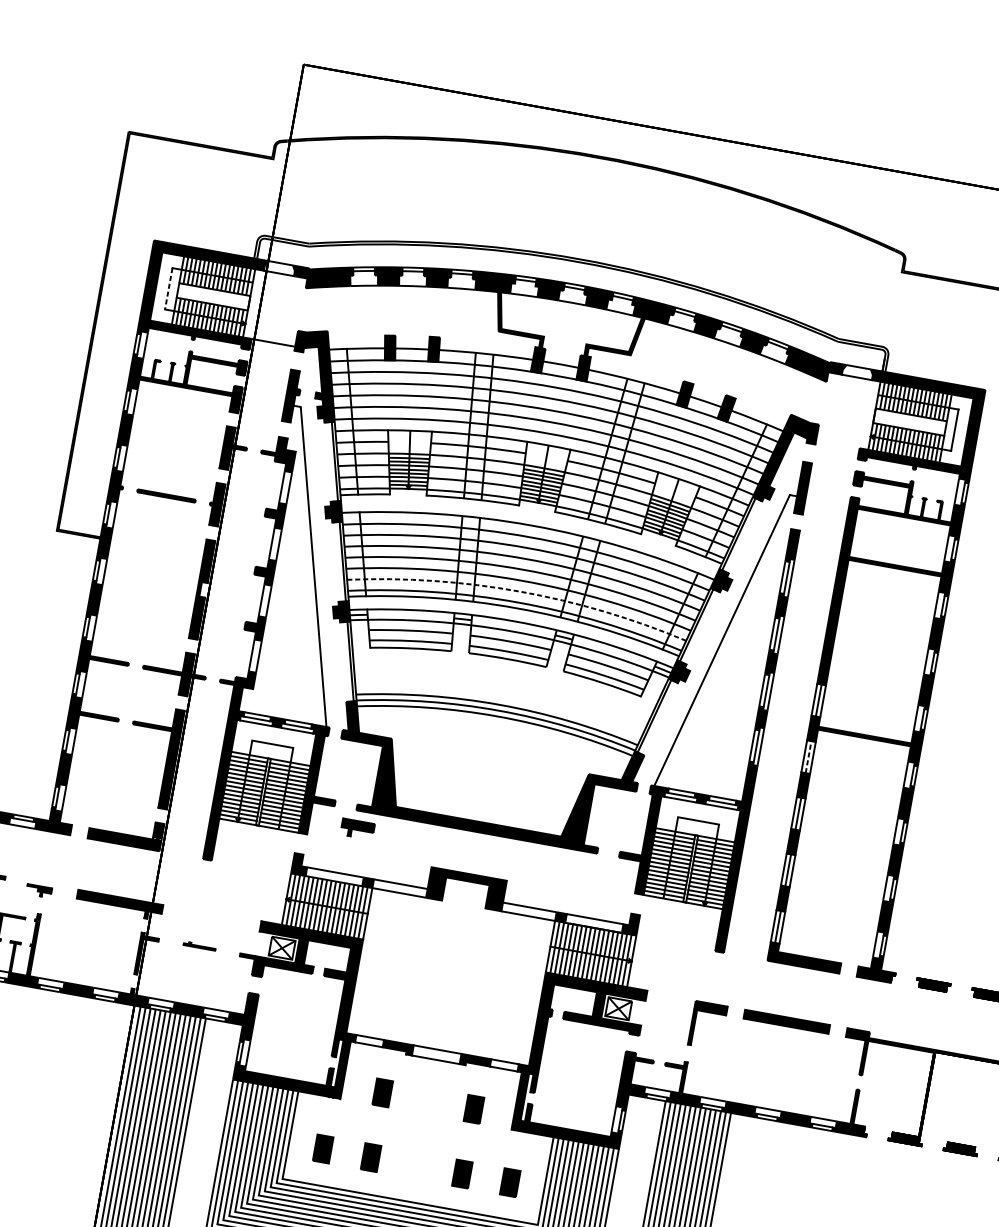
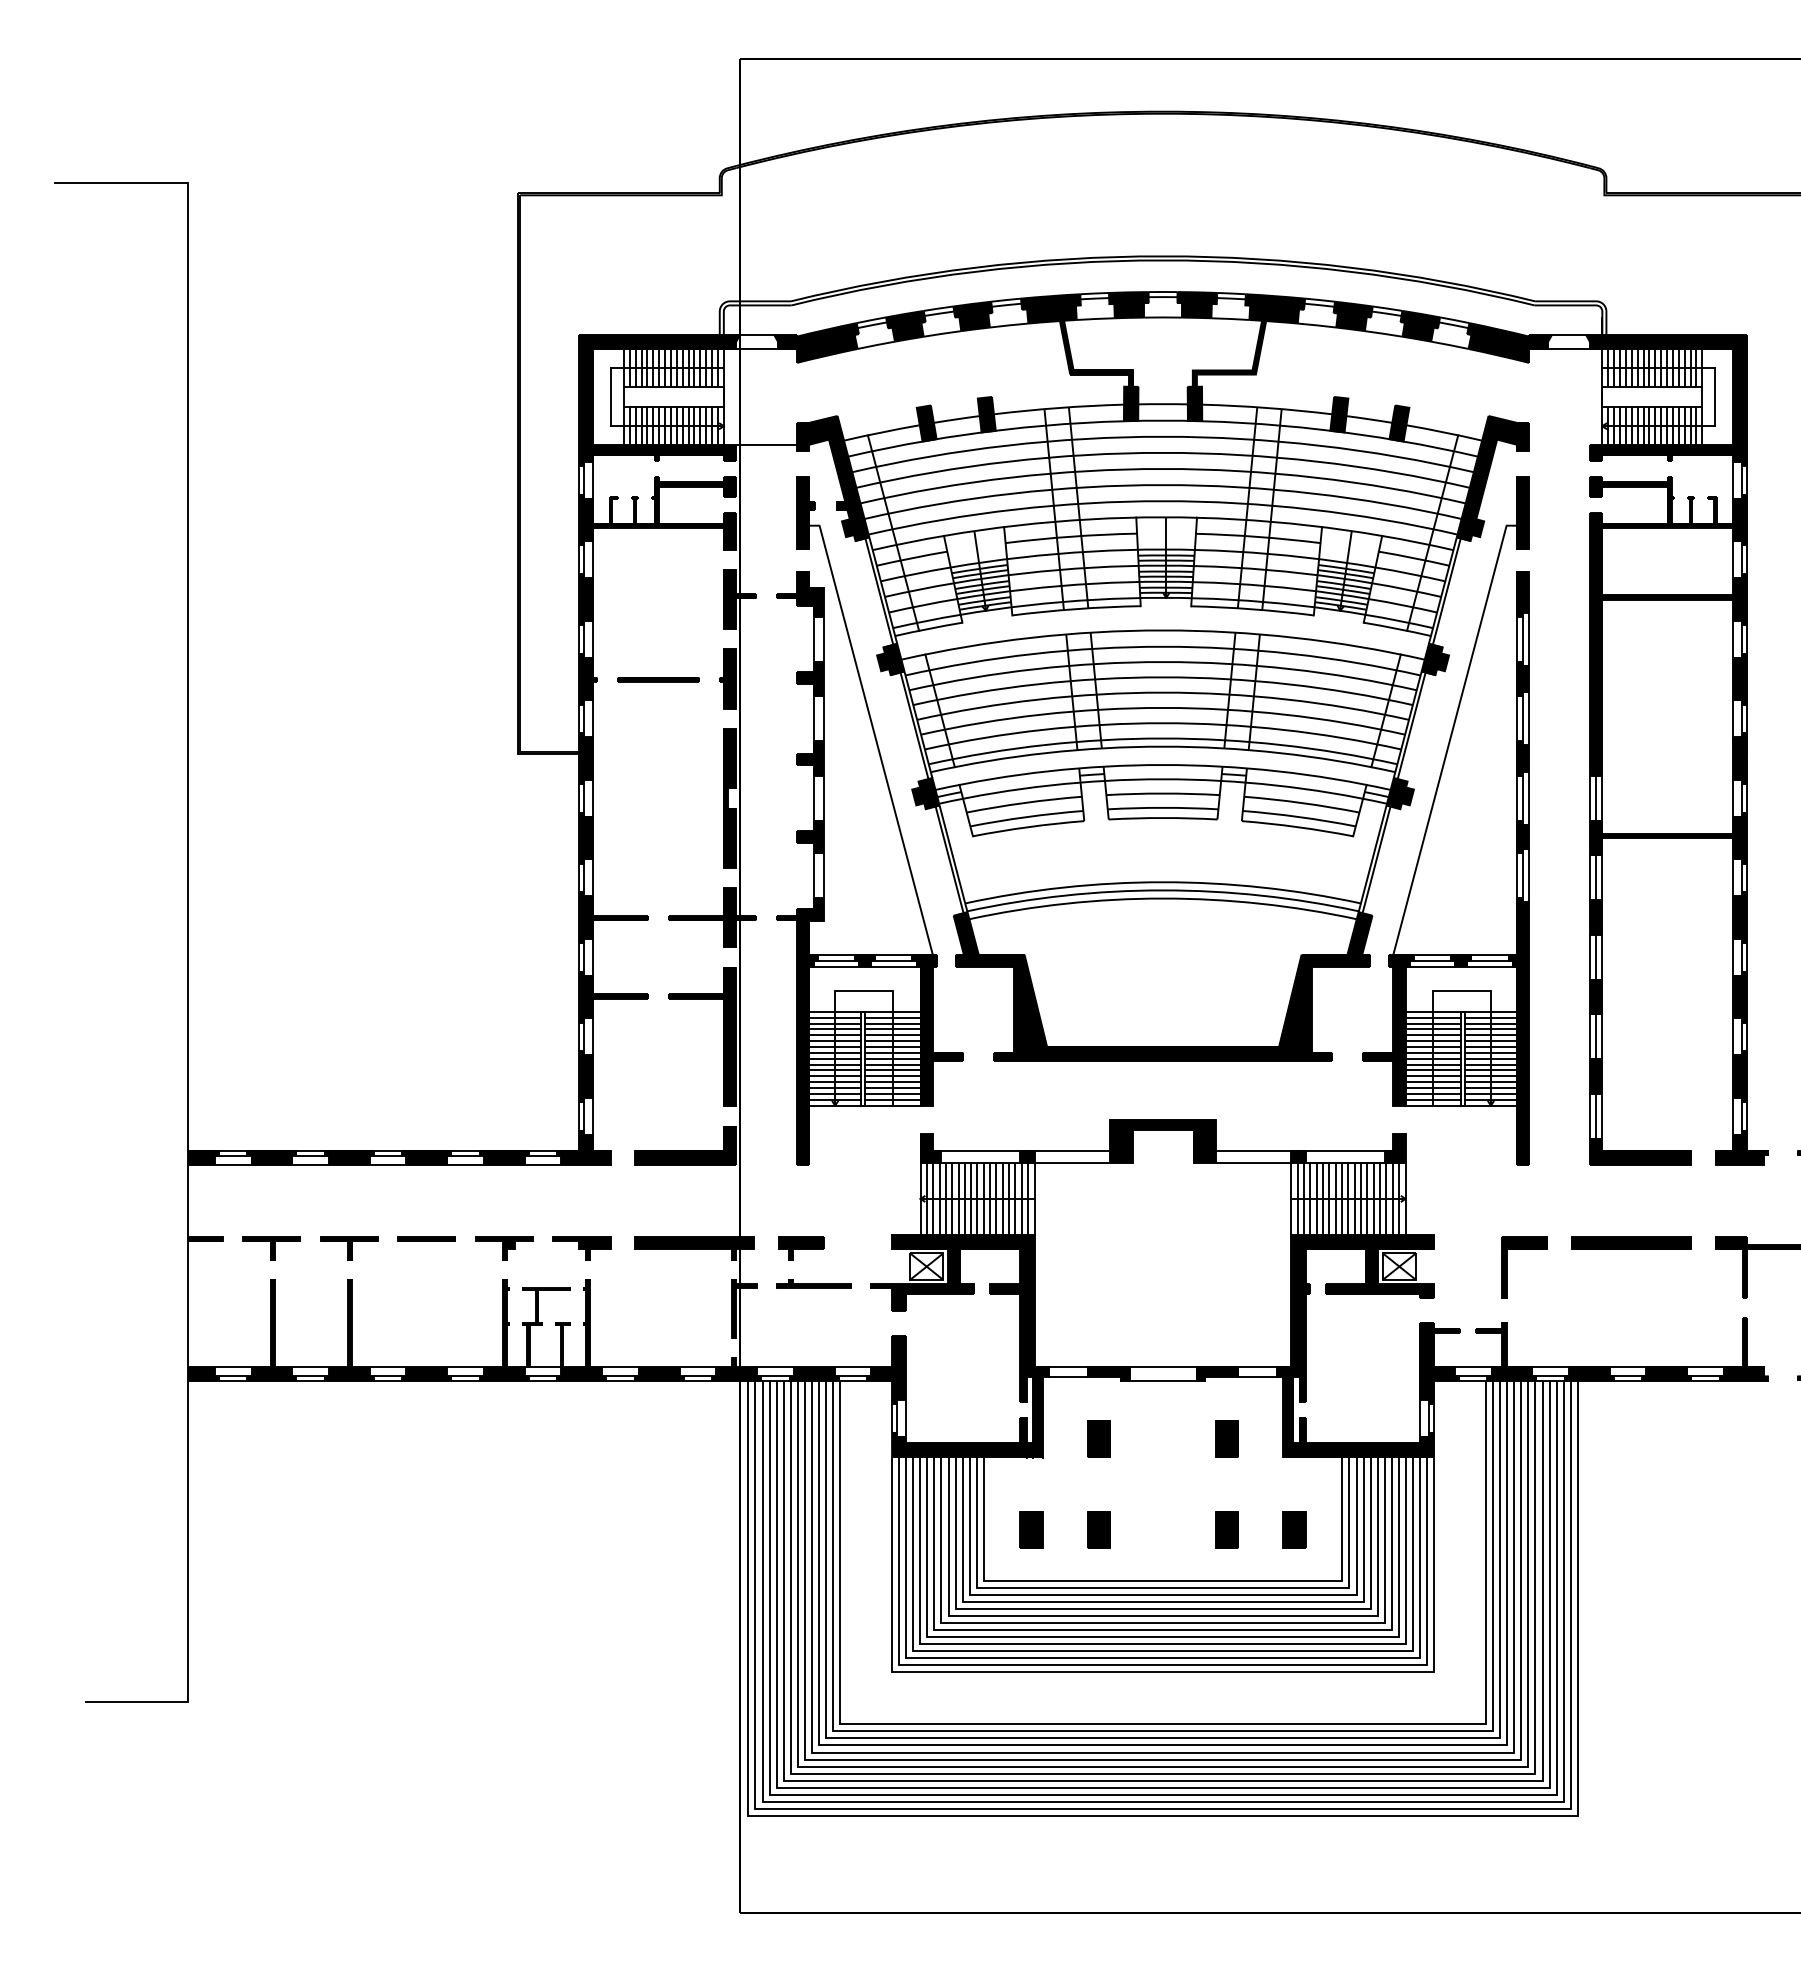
line: (168, 288) -> (610, 397), dashed -> solid
arc: (520, 591) -> (1163, 723), dashed -> solid
line: (808, 756) -> (1596, 877), dashed -> solid
part: (357, 829) -> (801, 1248), moved
part: (38, 891) -> (581, 1248), size x1.67
part: (199, 945) -> (813, 1283), size x1.67

